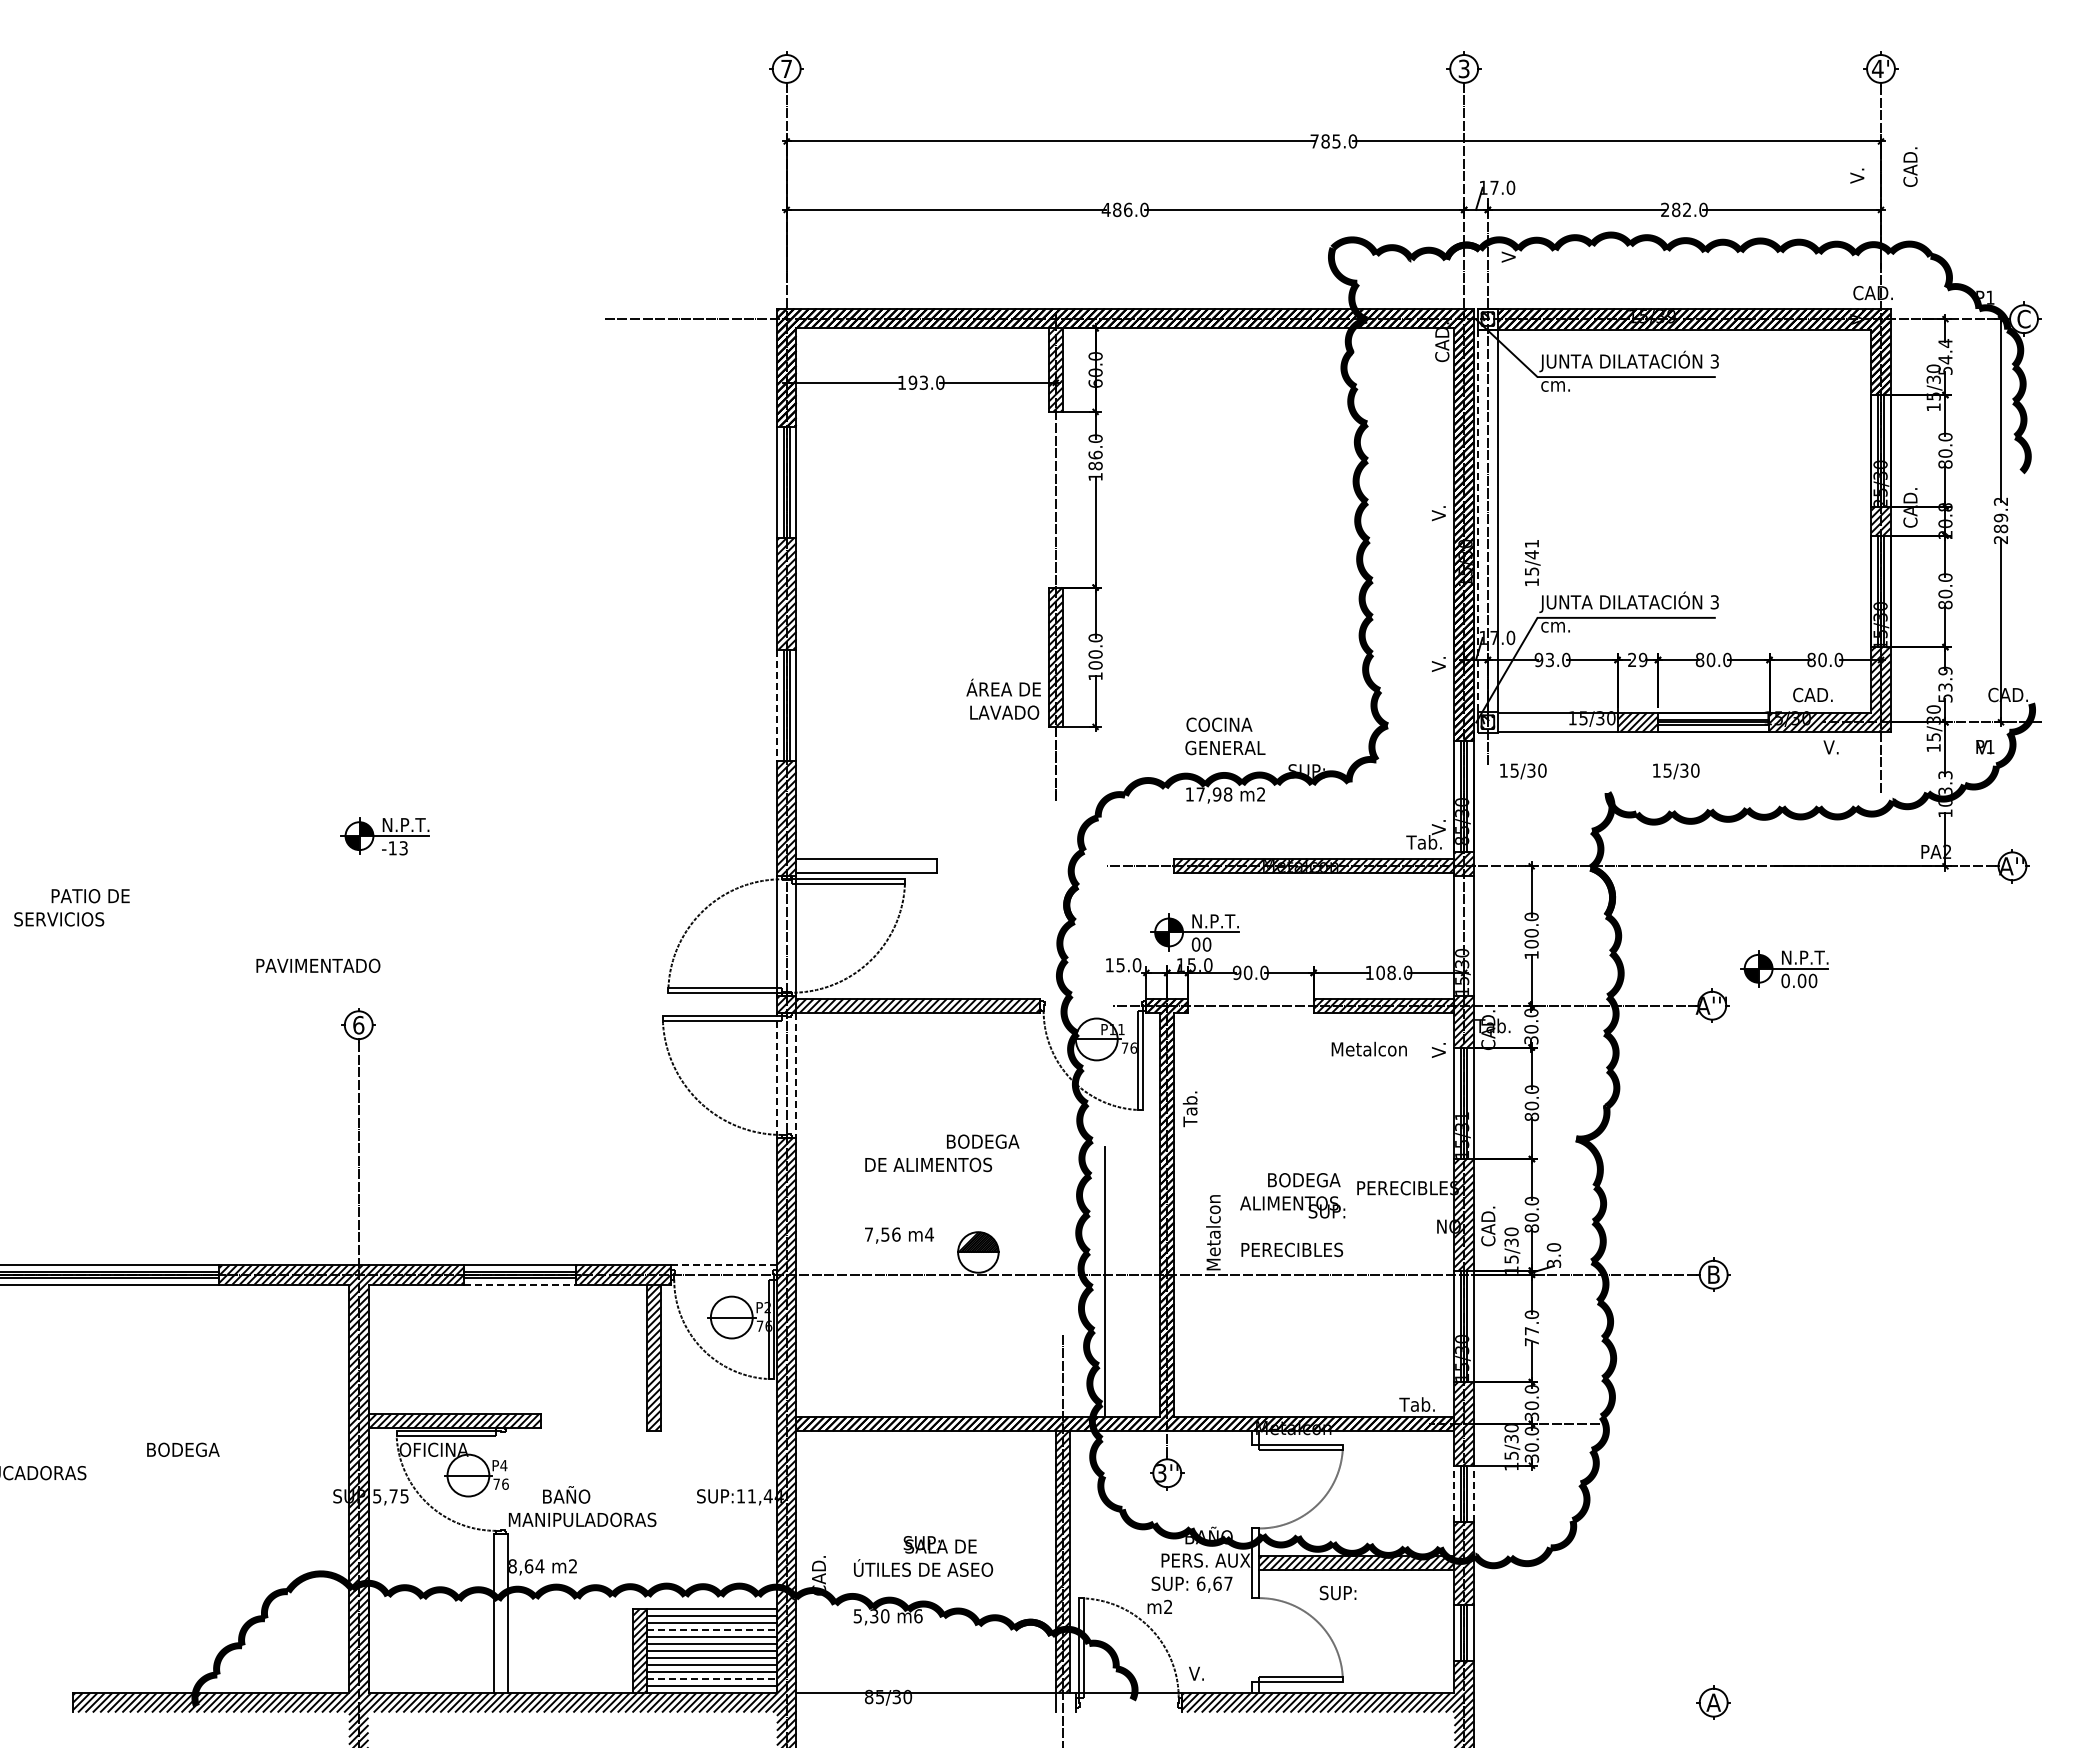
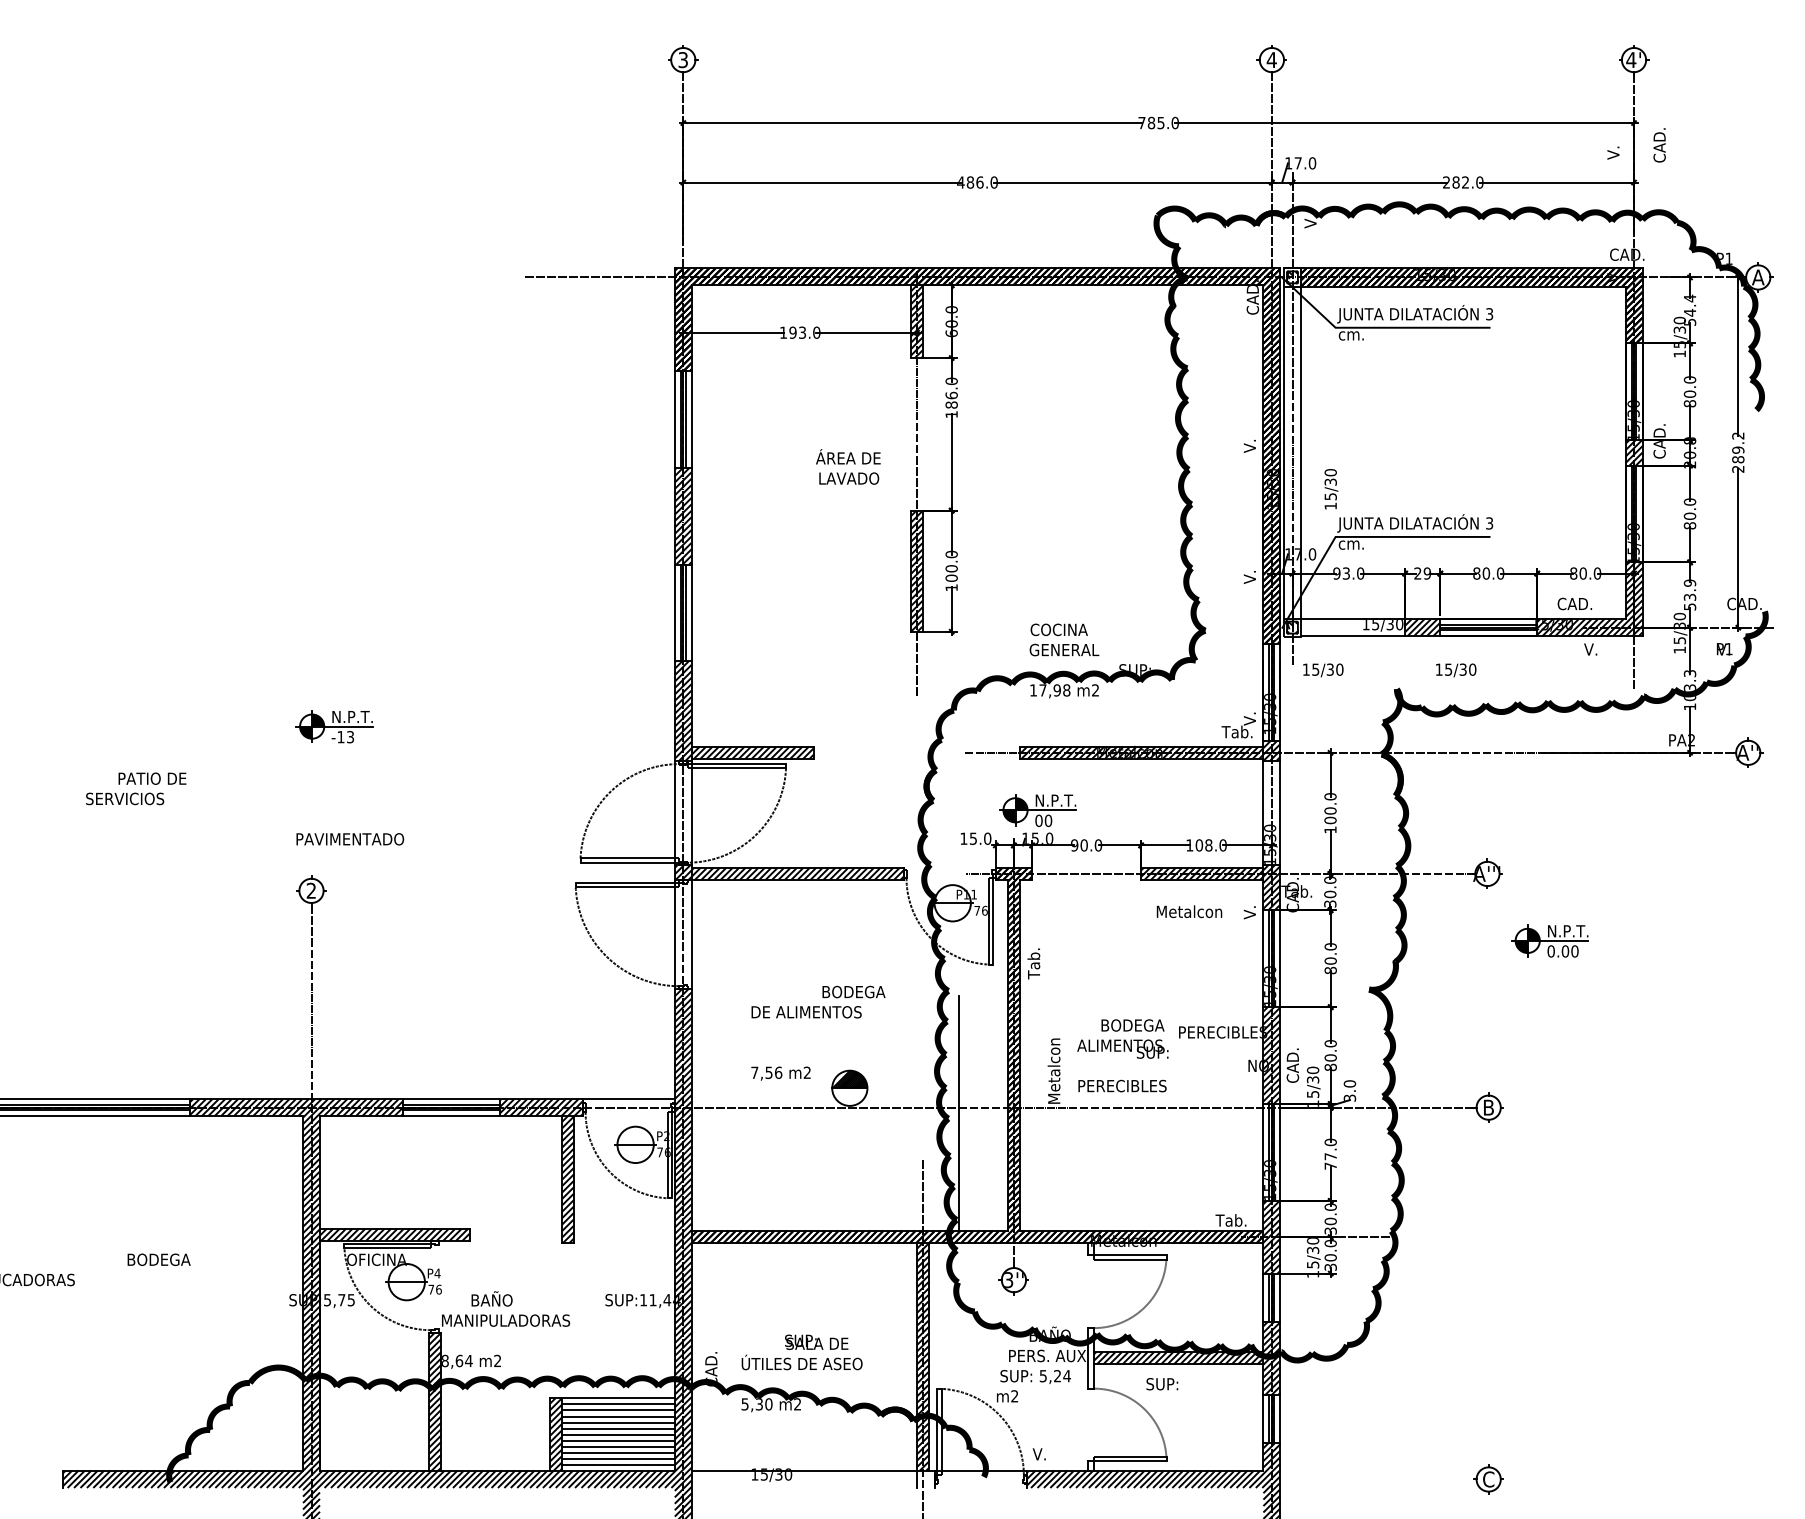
text: (786, 68) -> (683, 59), 7 -> 3
text: (1463, 68) -> (1271, 59), 3 -> 4
text: (1670, 316) -> (1451, 275), 15/39 -> 15/30
text: (2023, 318) -> (1757, 276), C -> A
text: (1879, 502) -> (1632, 436), 25/30 -> 15/30
line: (1478, 521) -> (1284, 453), dashed -> solid
text: (1531, 549) -> (1330, 477), 15/41 -> 15/30
text: (1003, 698) -> (848, 466), moved
line: (776, 705) -> (674, 613), dashed -> solid
text: (1462, 840) -> (1270, 730), 85/30 -> 15/30
hatch: (866, 866) -> (752, 752), added
text: (197, 930) -> (245, 808), moved
part: (1784, 969) -> (1550, 941), moved
text: (358, 1024) -> (311, 890), 6 -> 2
line: (776, 1075) -> (674, 934), dashed -> solid
line: (796, 1075) -> (691, 934), dashed -> solid
text: (1462, 1116) -> (1270, 970), 15/31 -> 15/30
text: (929, 1234) -> (807, 1072), m4 -> m2
line: (723, 1265) -> (628, 1099), dashed -> solid
line: (519, 1284) -> (451, 1116), dashed -> solid
line: (1454, 1493) -> (1263, 1297), dashed -> solid
line: (1473, 1493) -> (1279, 1297), dashed -> solid
text: (1214, 1583) -> (1054, 1375), 6,67 -> 5,24
hatch: (500, 1613) -> (434, 1401), added
text: (918, 1616) -> (797, 1404), m6 -> m2
line: (712, 1630) -> (618, 1416), dashed -> solid
line: (712, 1679) -> (618, 1459), dashed -> solid
text: (868, 1696) -> (754, 1474), 85/30 -> 15/30
text: (1713, 1702) -> (1488, 1479), A -> C

